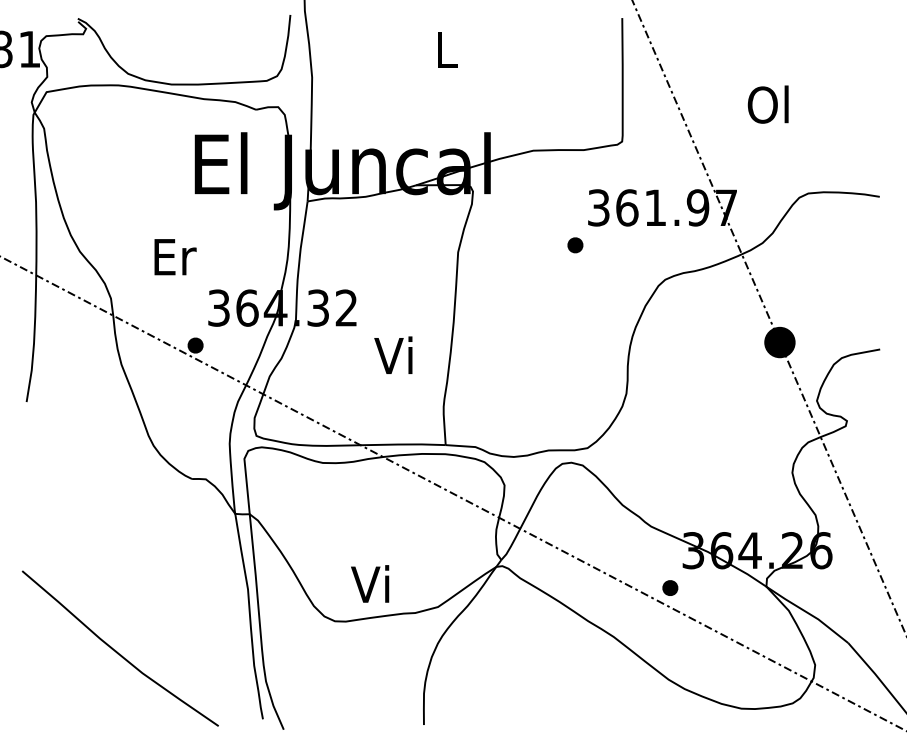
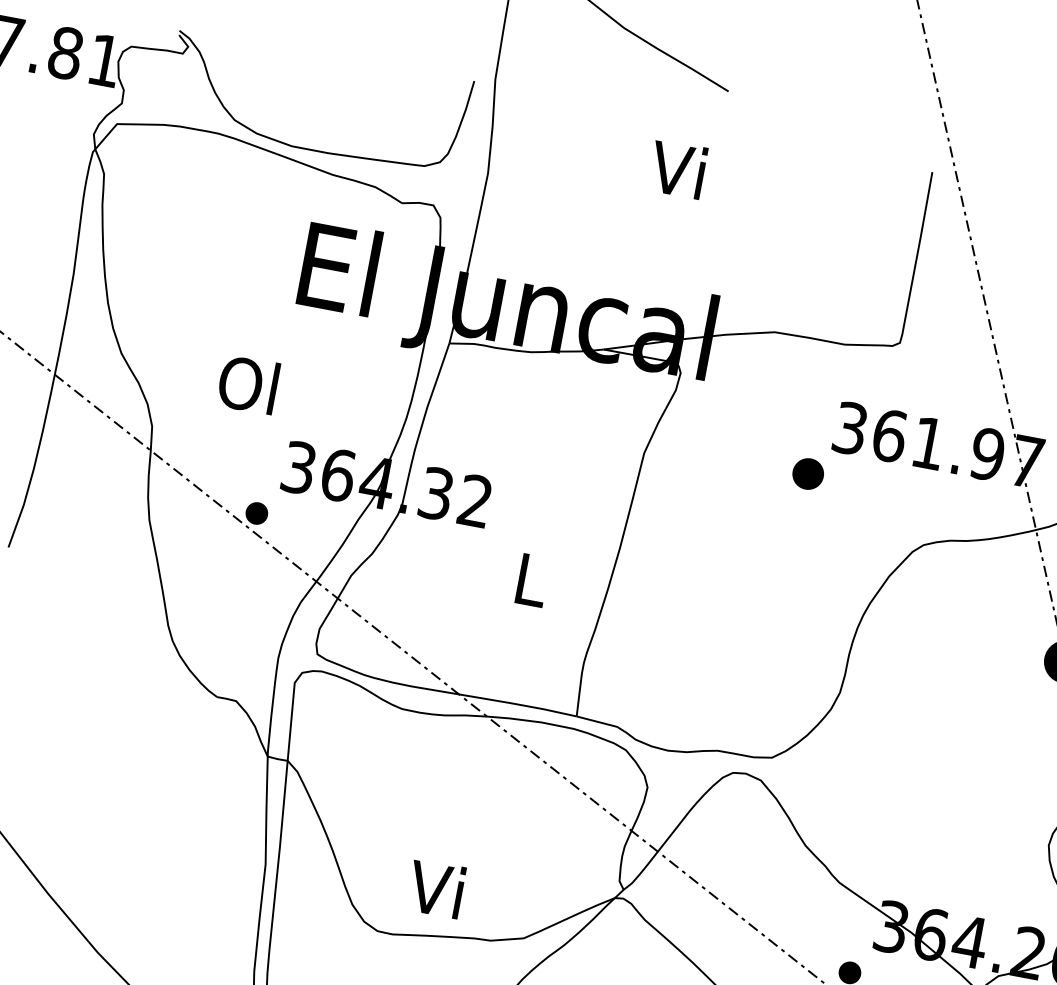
text: (443, 49) -> (676, 168), L -> Vi
part: (575, 245) -> (808, 474), size x1.4
text: (174, 256) -> (250, 384), Er -> Ol
text: (393, 355) -> (527, 578), Vi -> L

